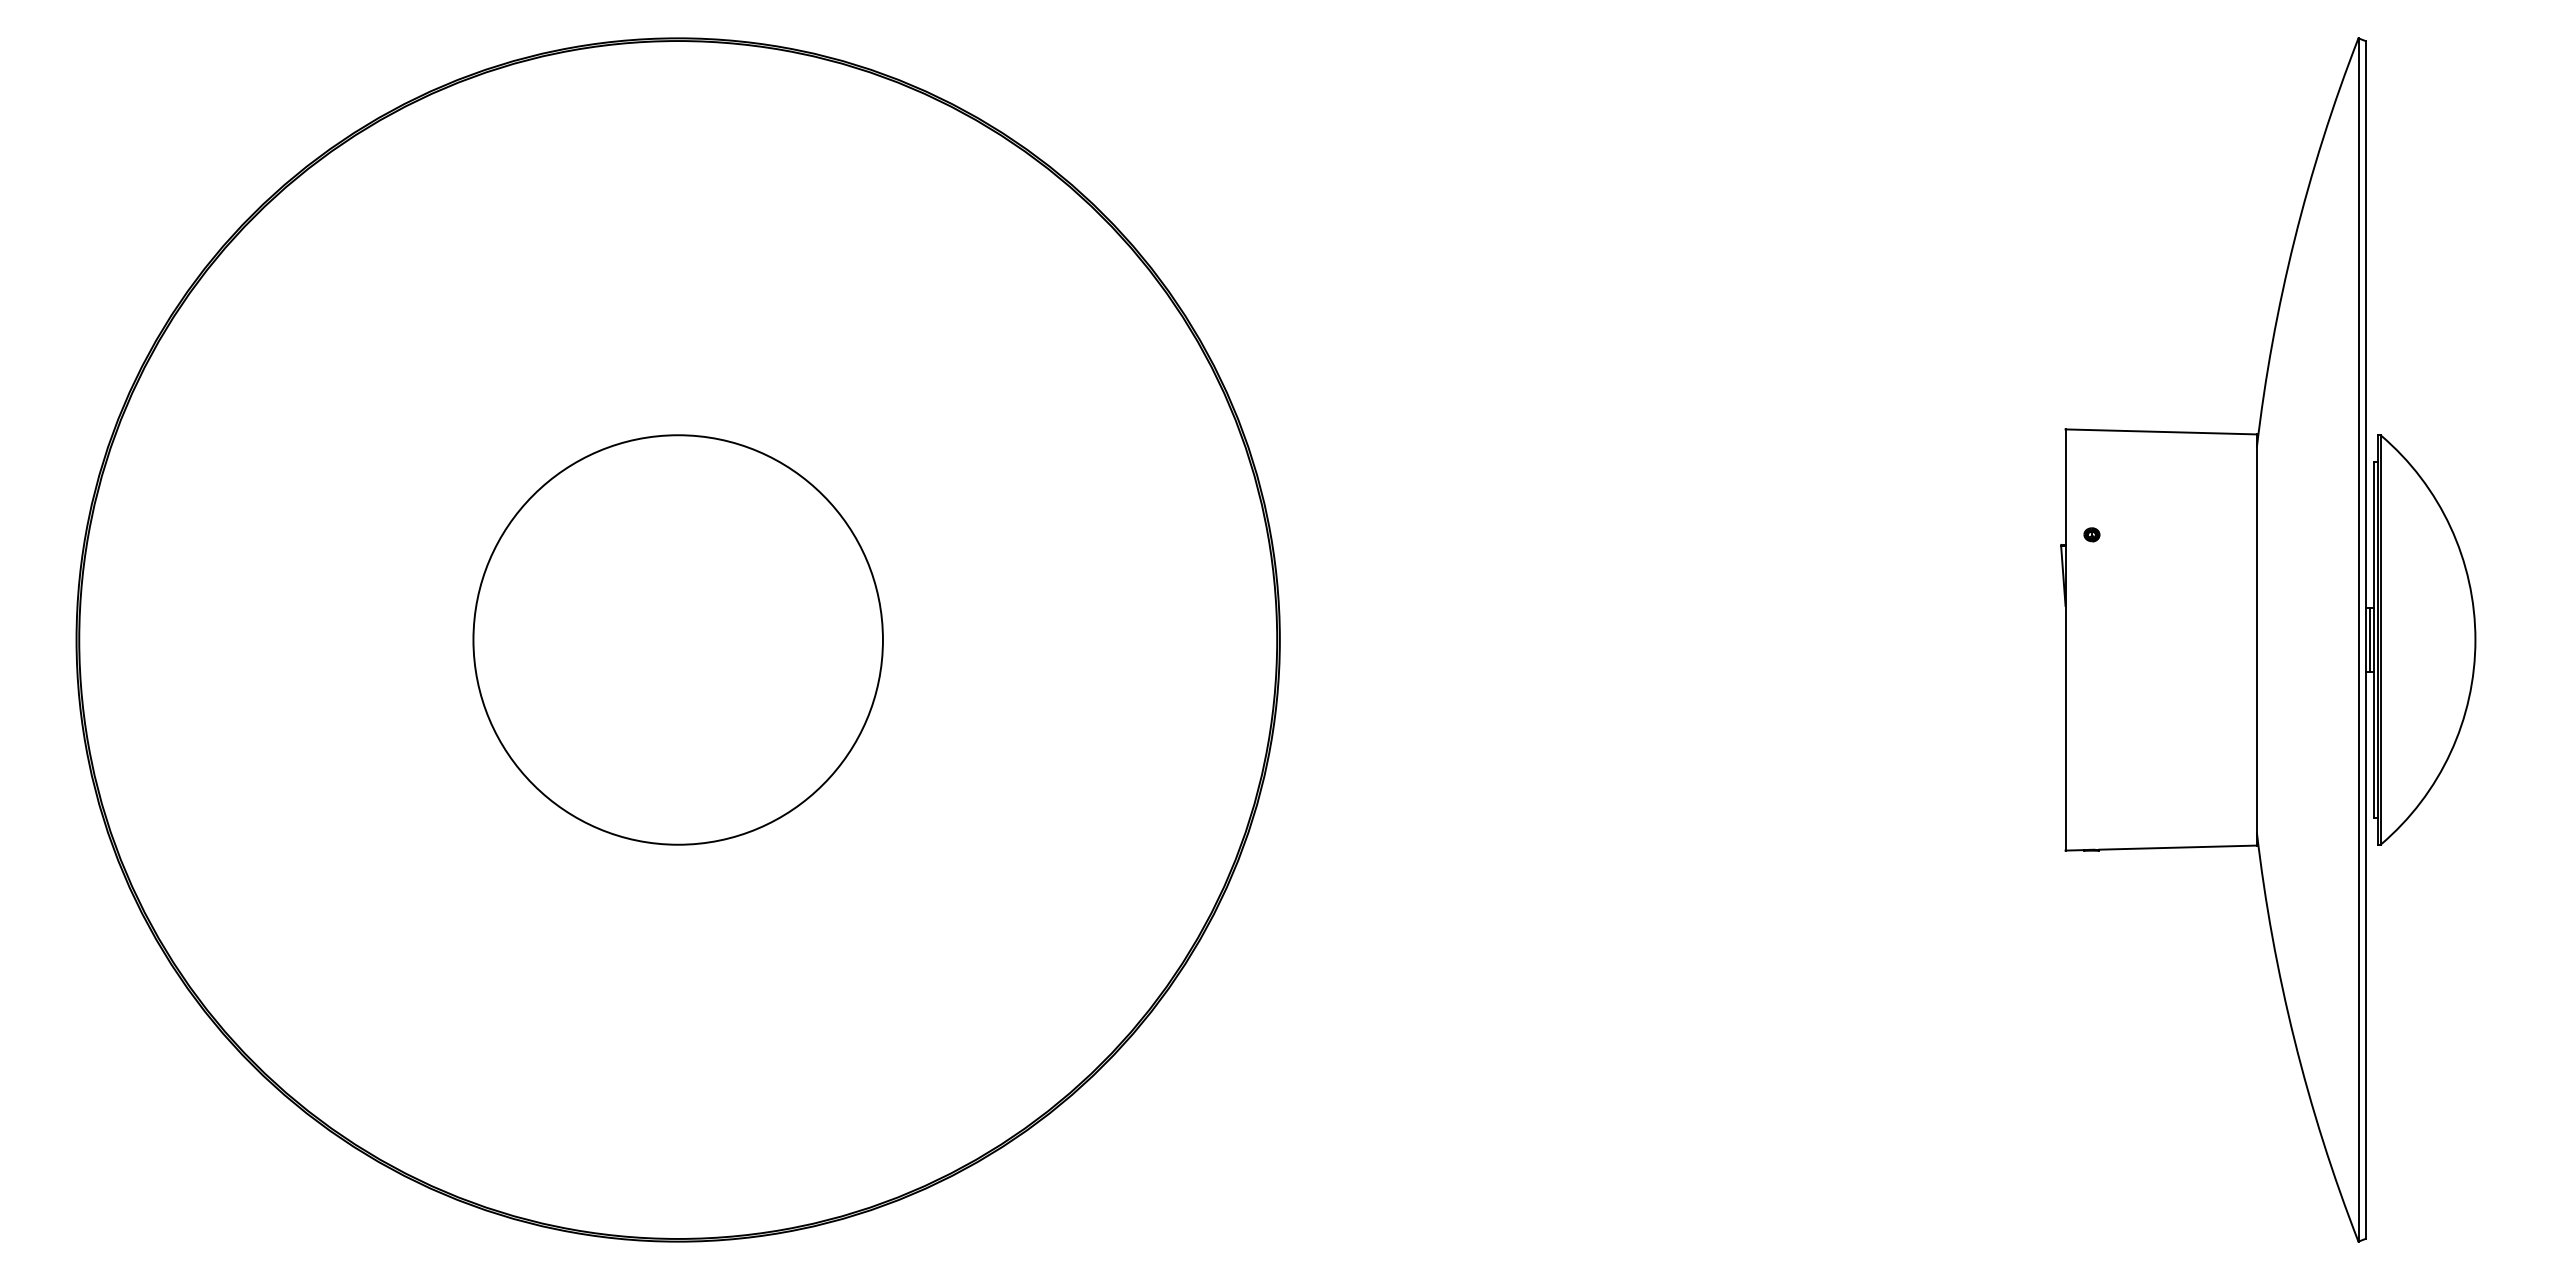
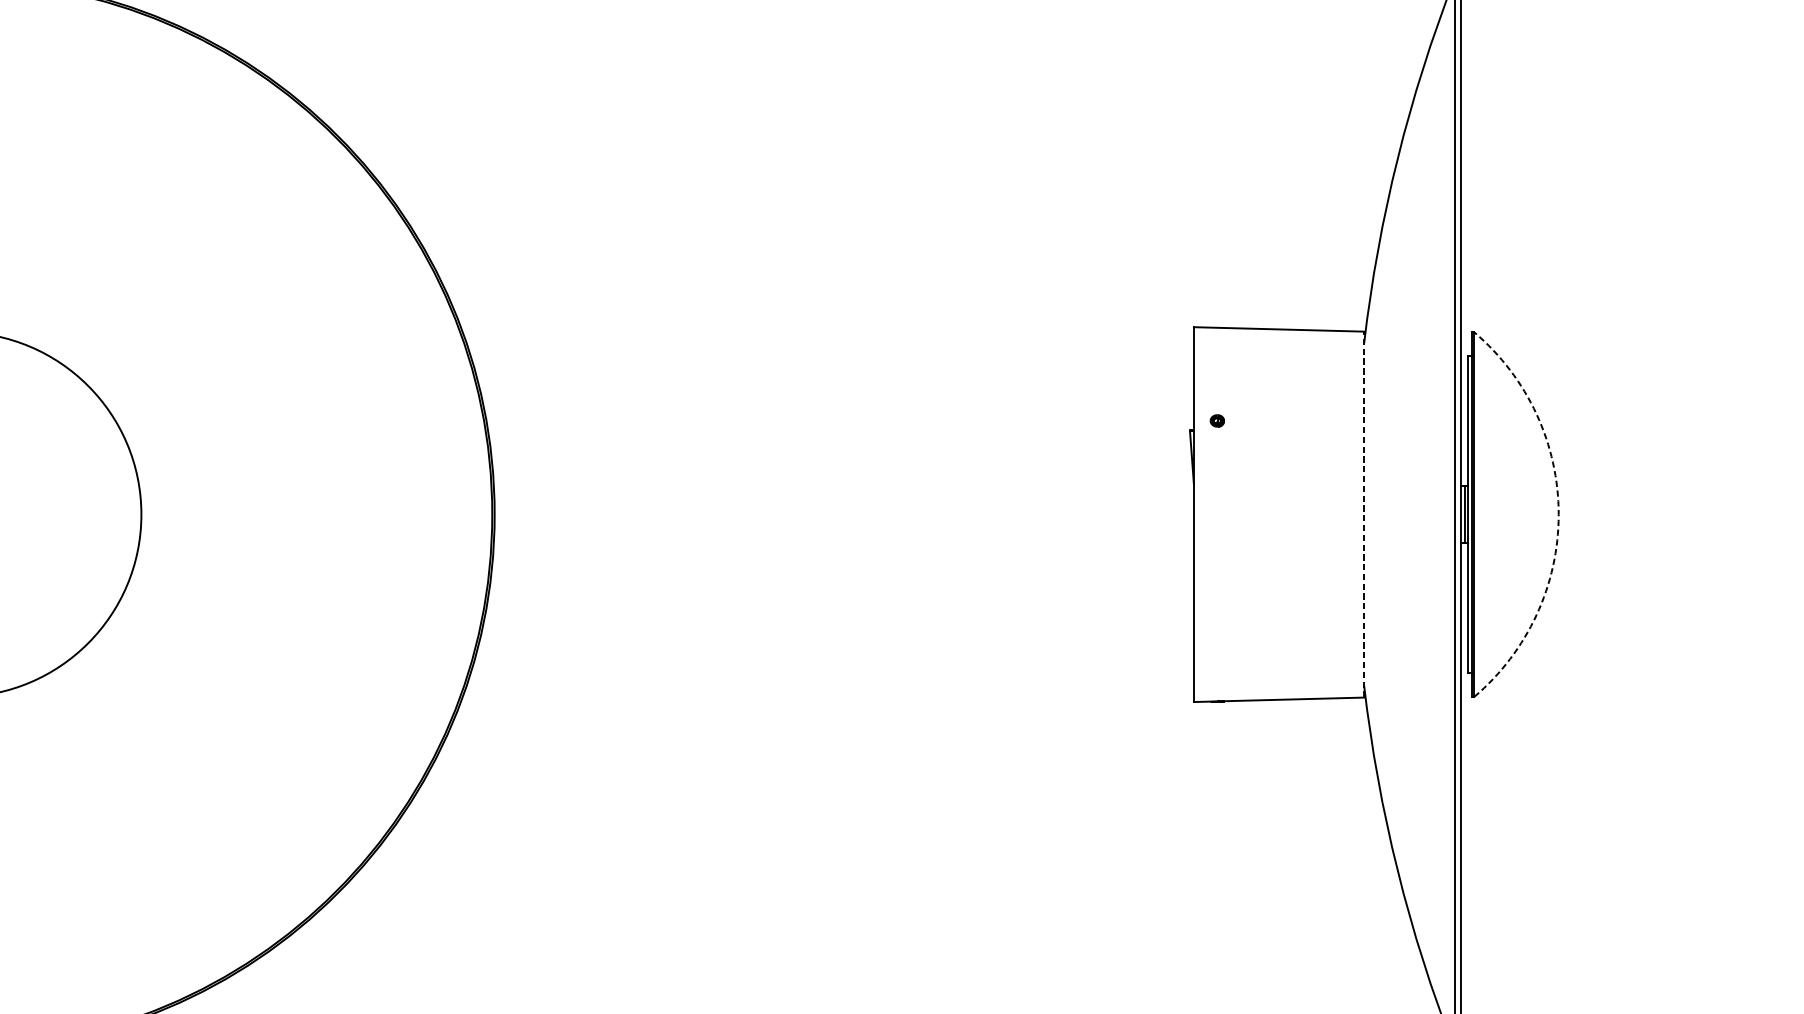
line: (2256, 640) -> (1363, 515), solid -> dashed
arc: (2475, 640) -> (1558, 515), solid -> dashed

